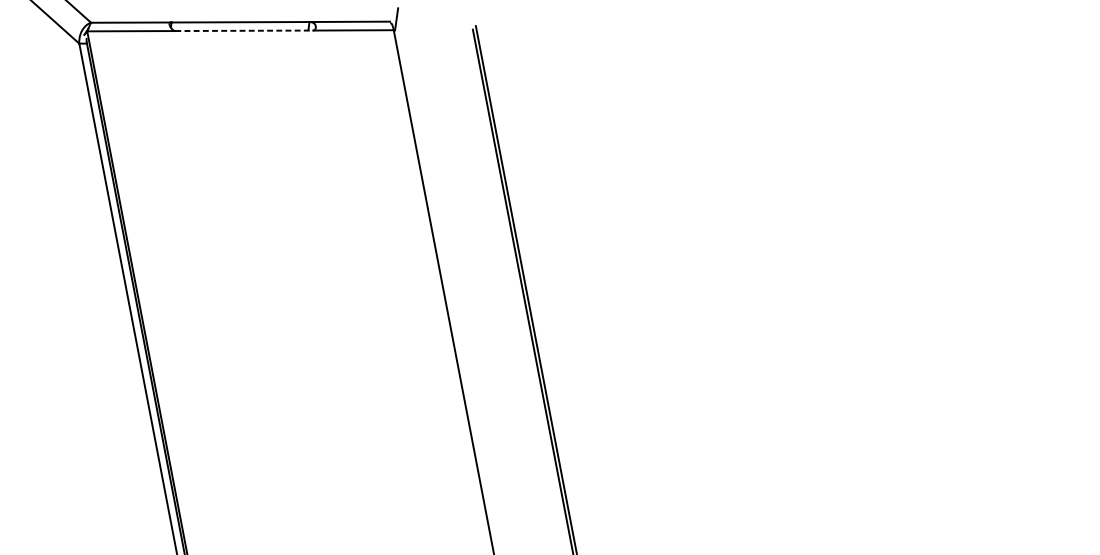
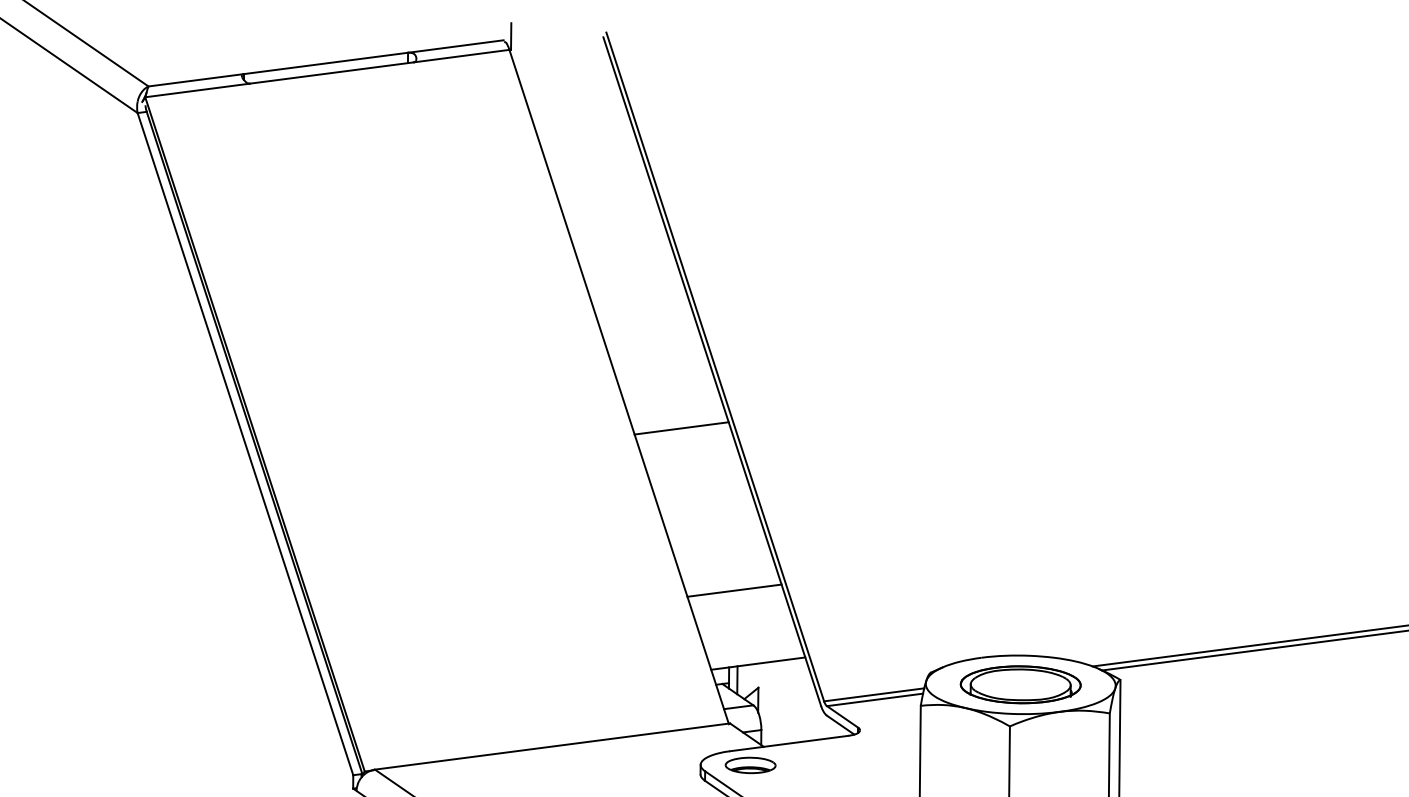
line: (243, 31) -> (331, 73), dashed -> solid
line: (496, 361) -> (681, 428), added
line: (523, 501) -> (734, 590), added

